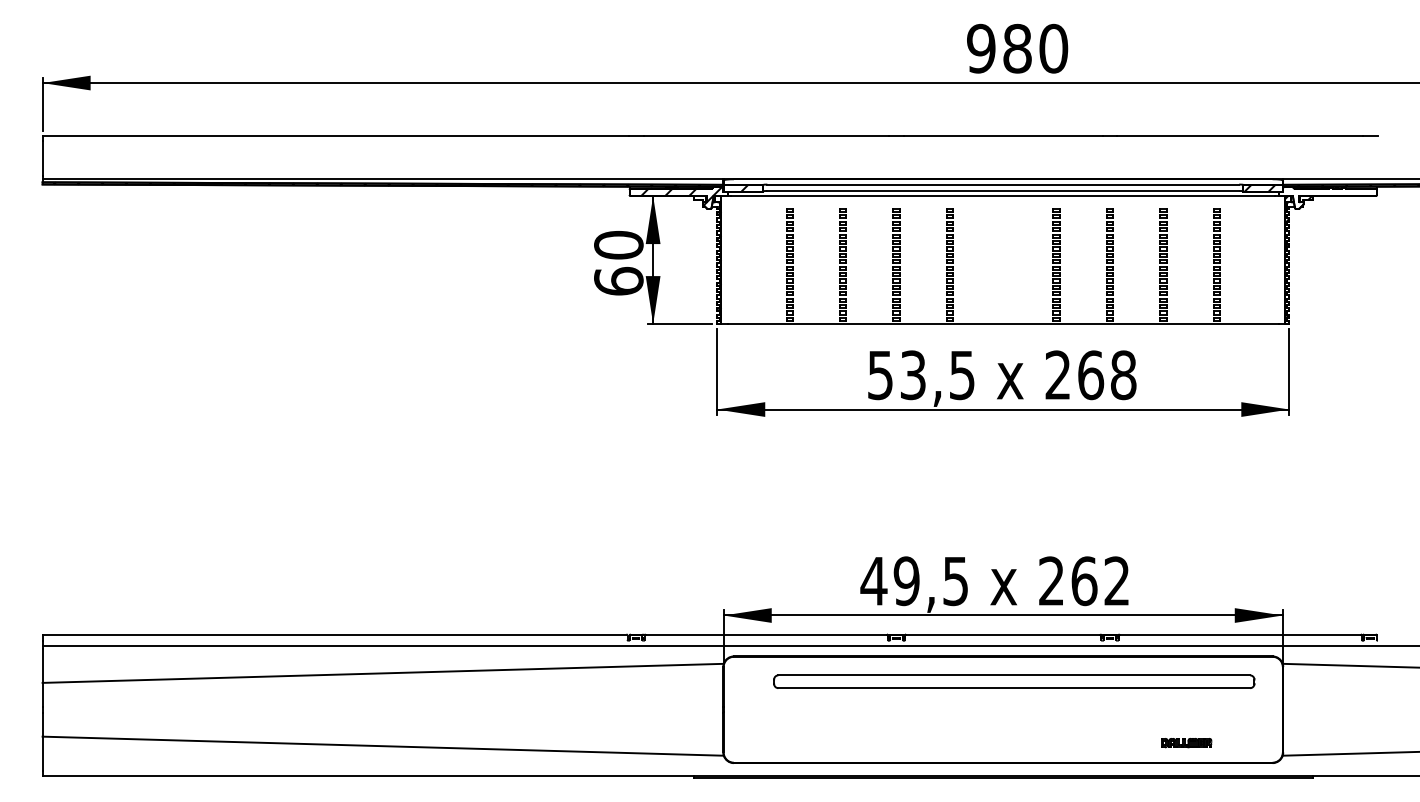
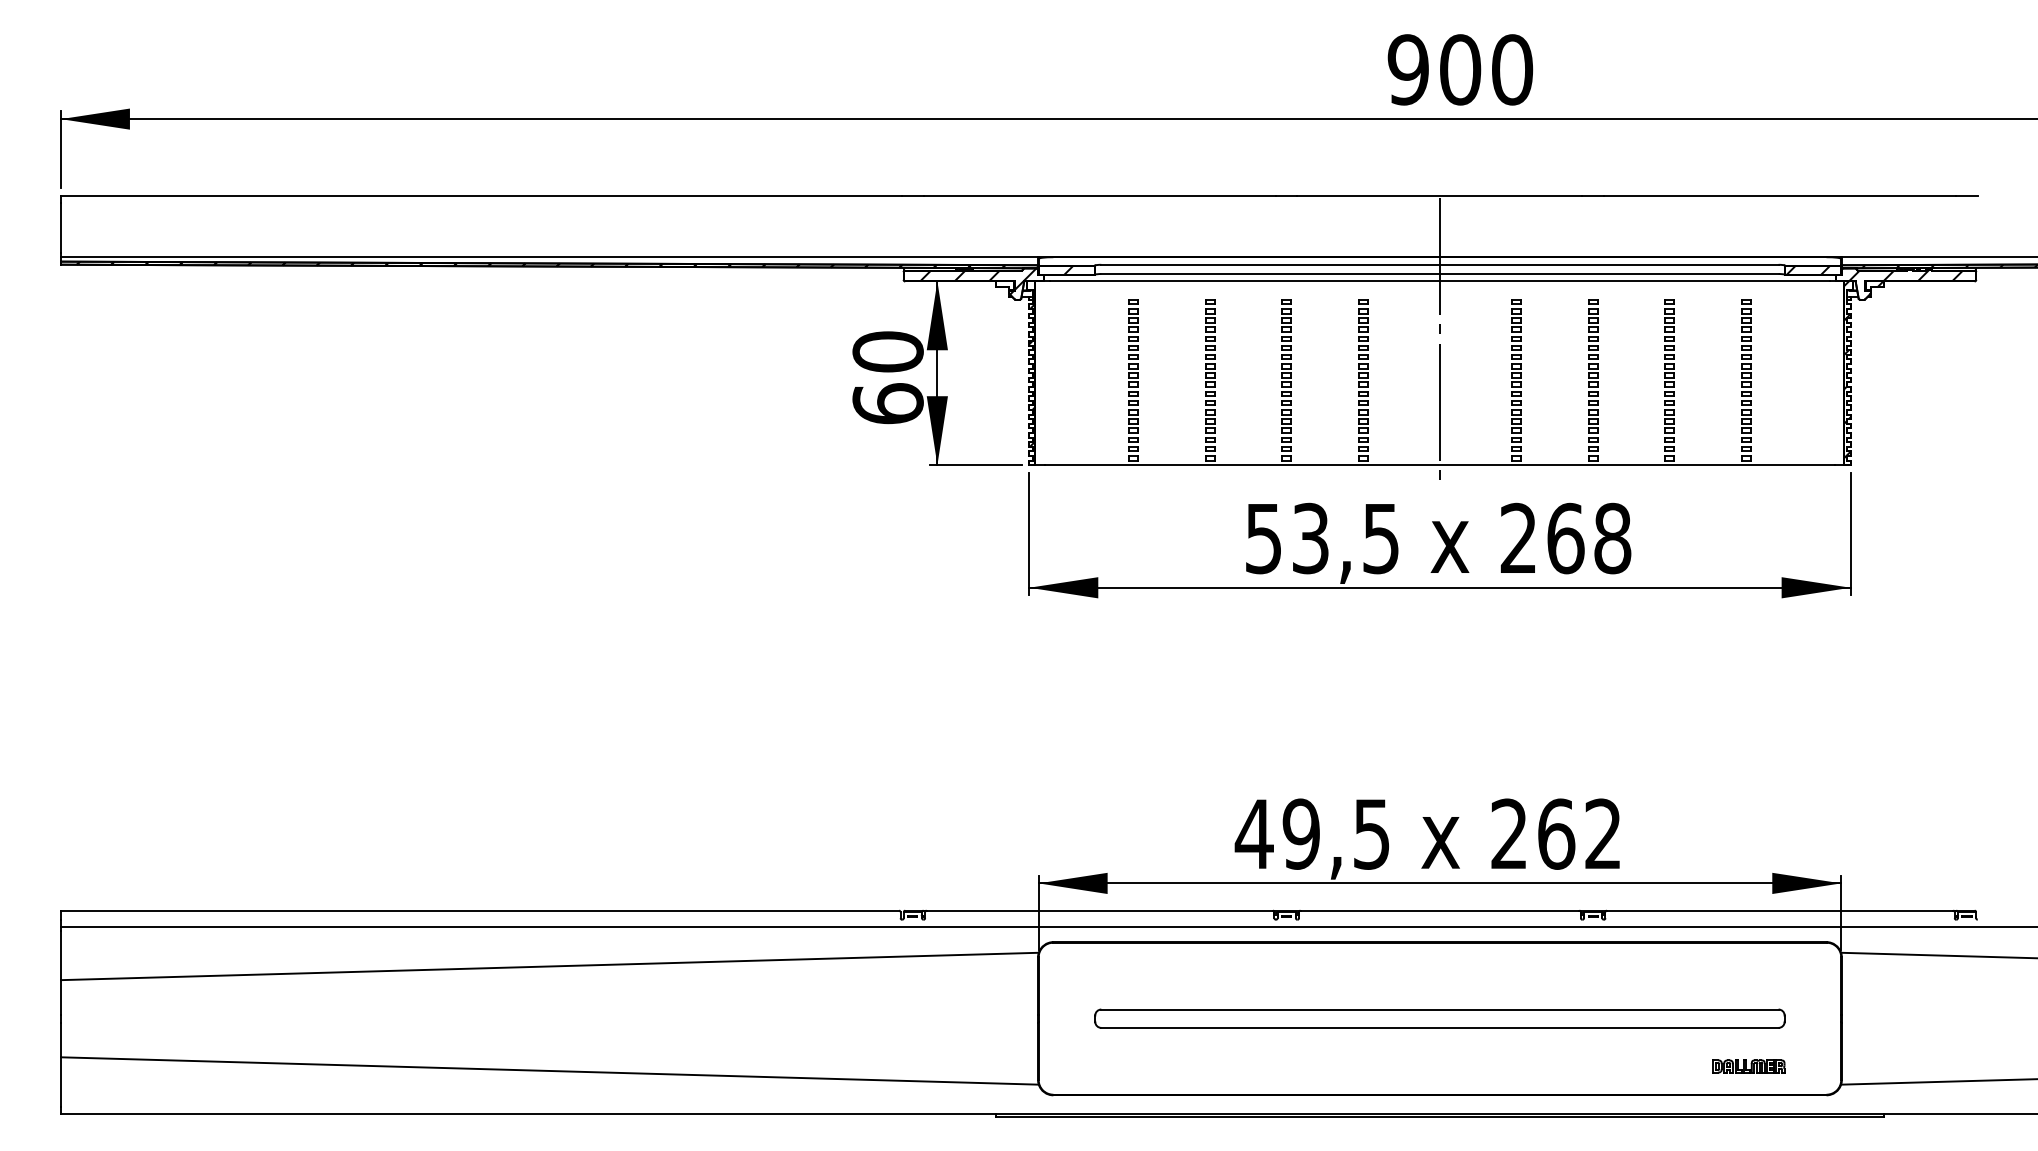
text: (1017, 48) -> (1460, 69), 980 -> 900
hatch: (1327, 192) -> (1905, 276), added
line: (1003, 236) -> (1440, 339), added
part: (1014, 681) -> (1440, 1018), moved
part: (1186, 743) -> (1748, 1067), moved

